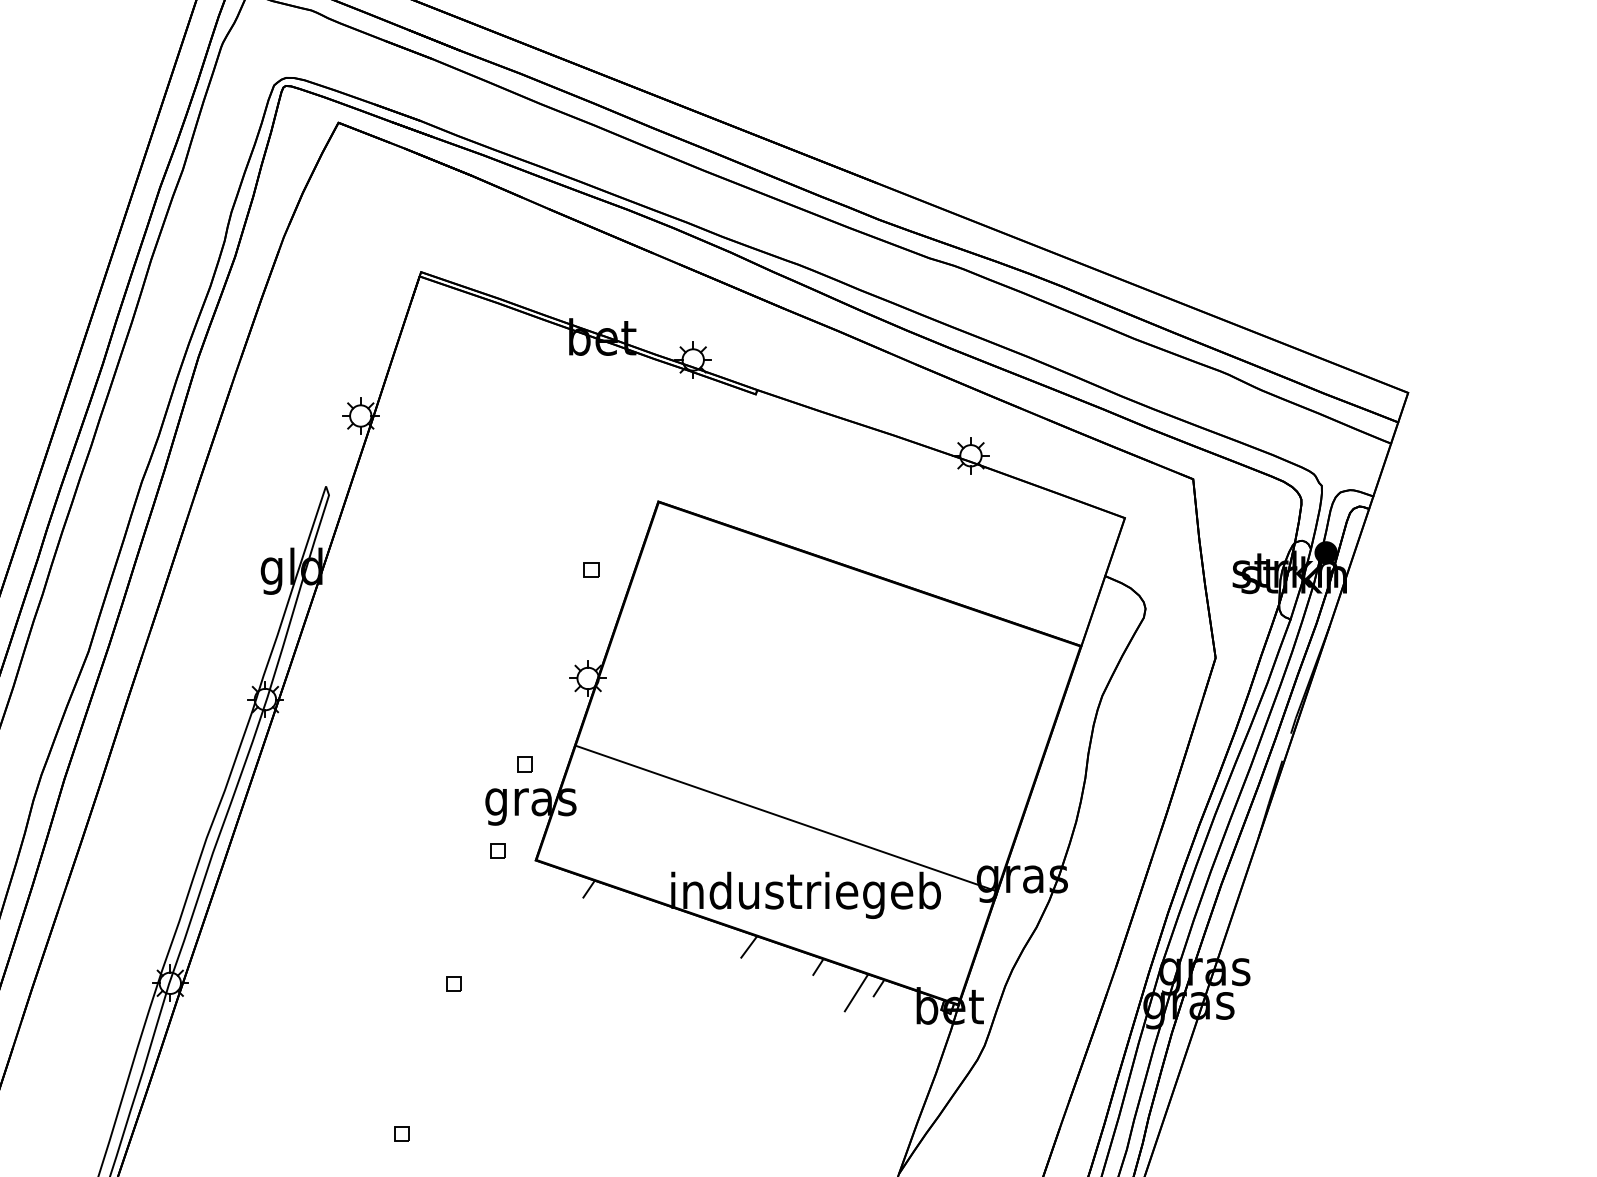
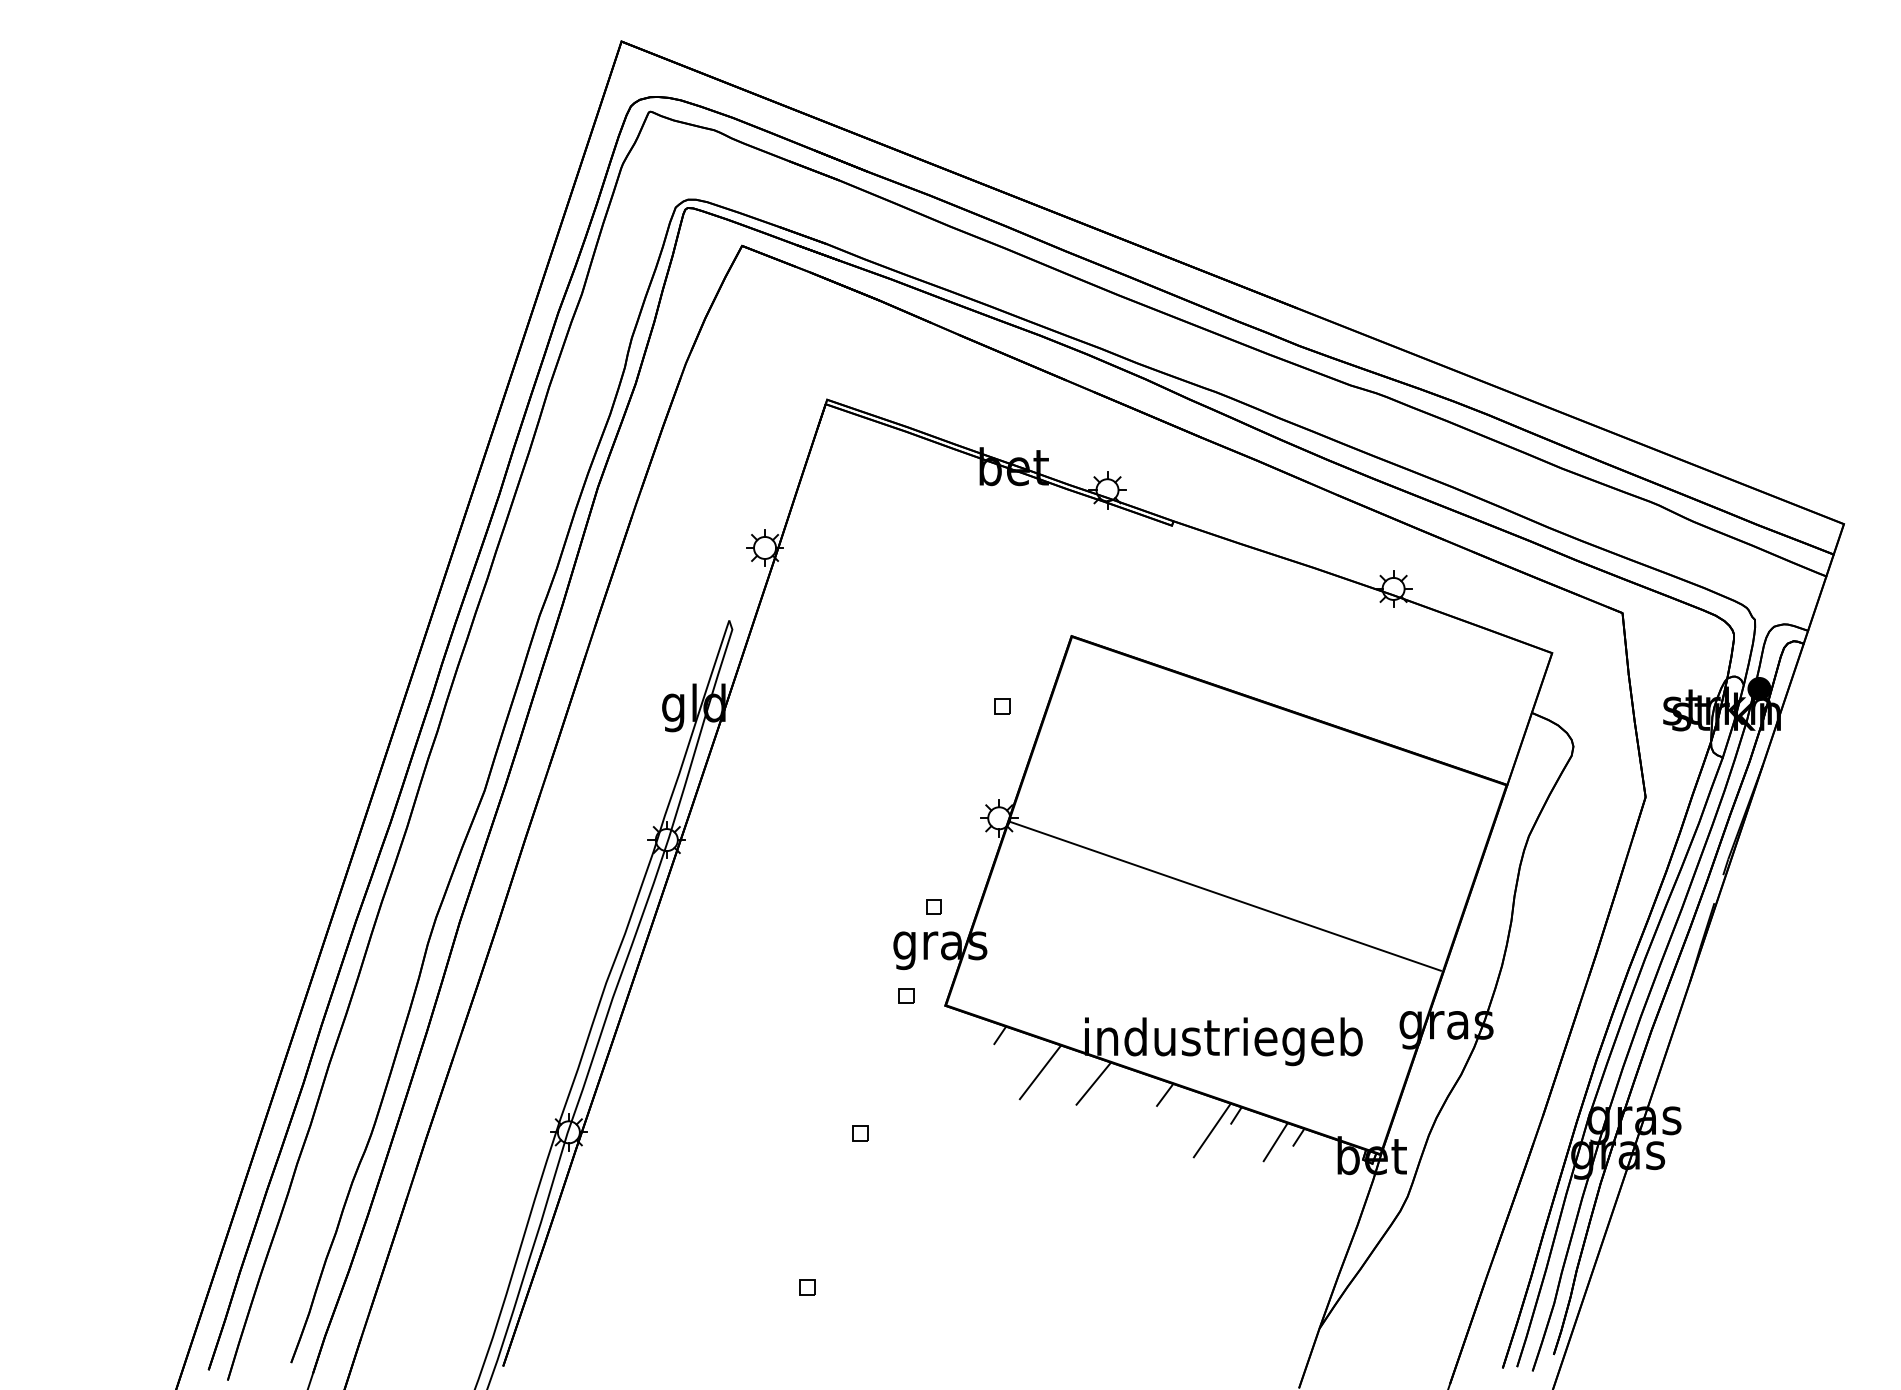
line: (785, 818) -> (1225, 896), moved
line: (628, 925) -> (1040, 1072), added
line: (679, 935) -> (1093, 1083), added
line: (794, 981) -> (1211, 1130), added

